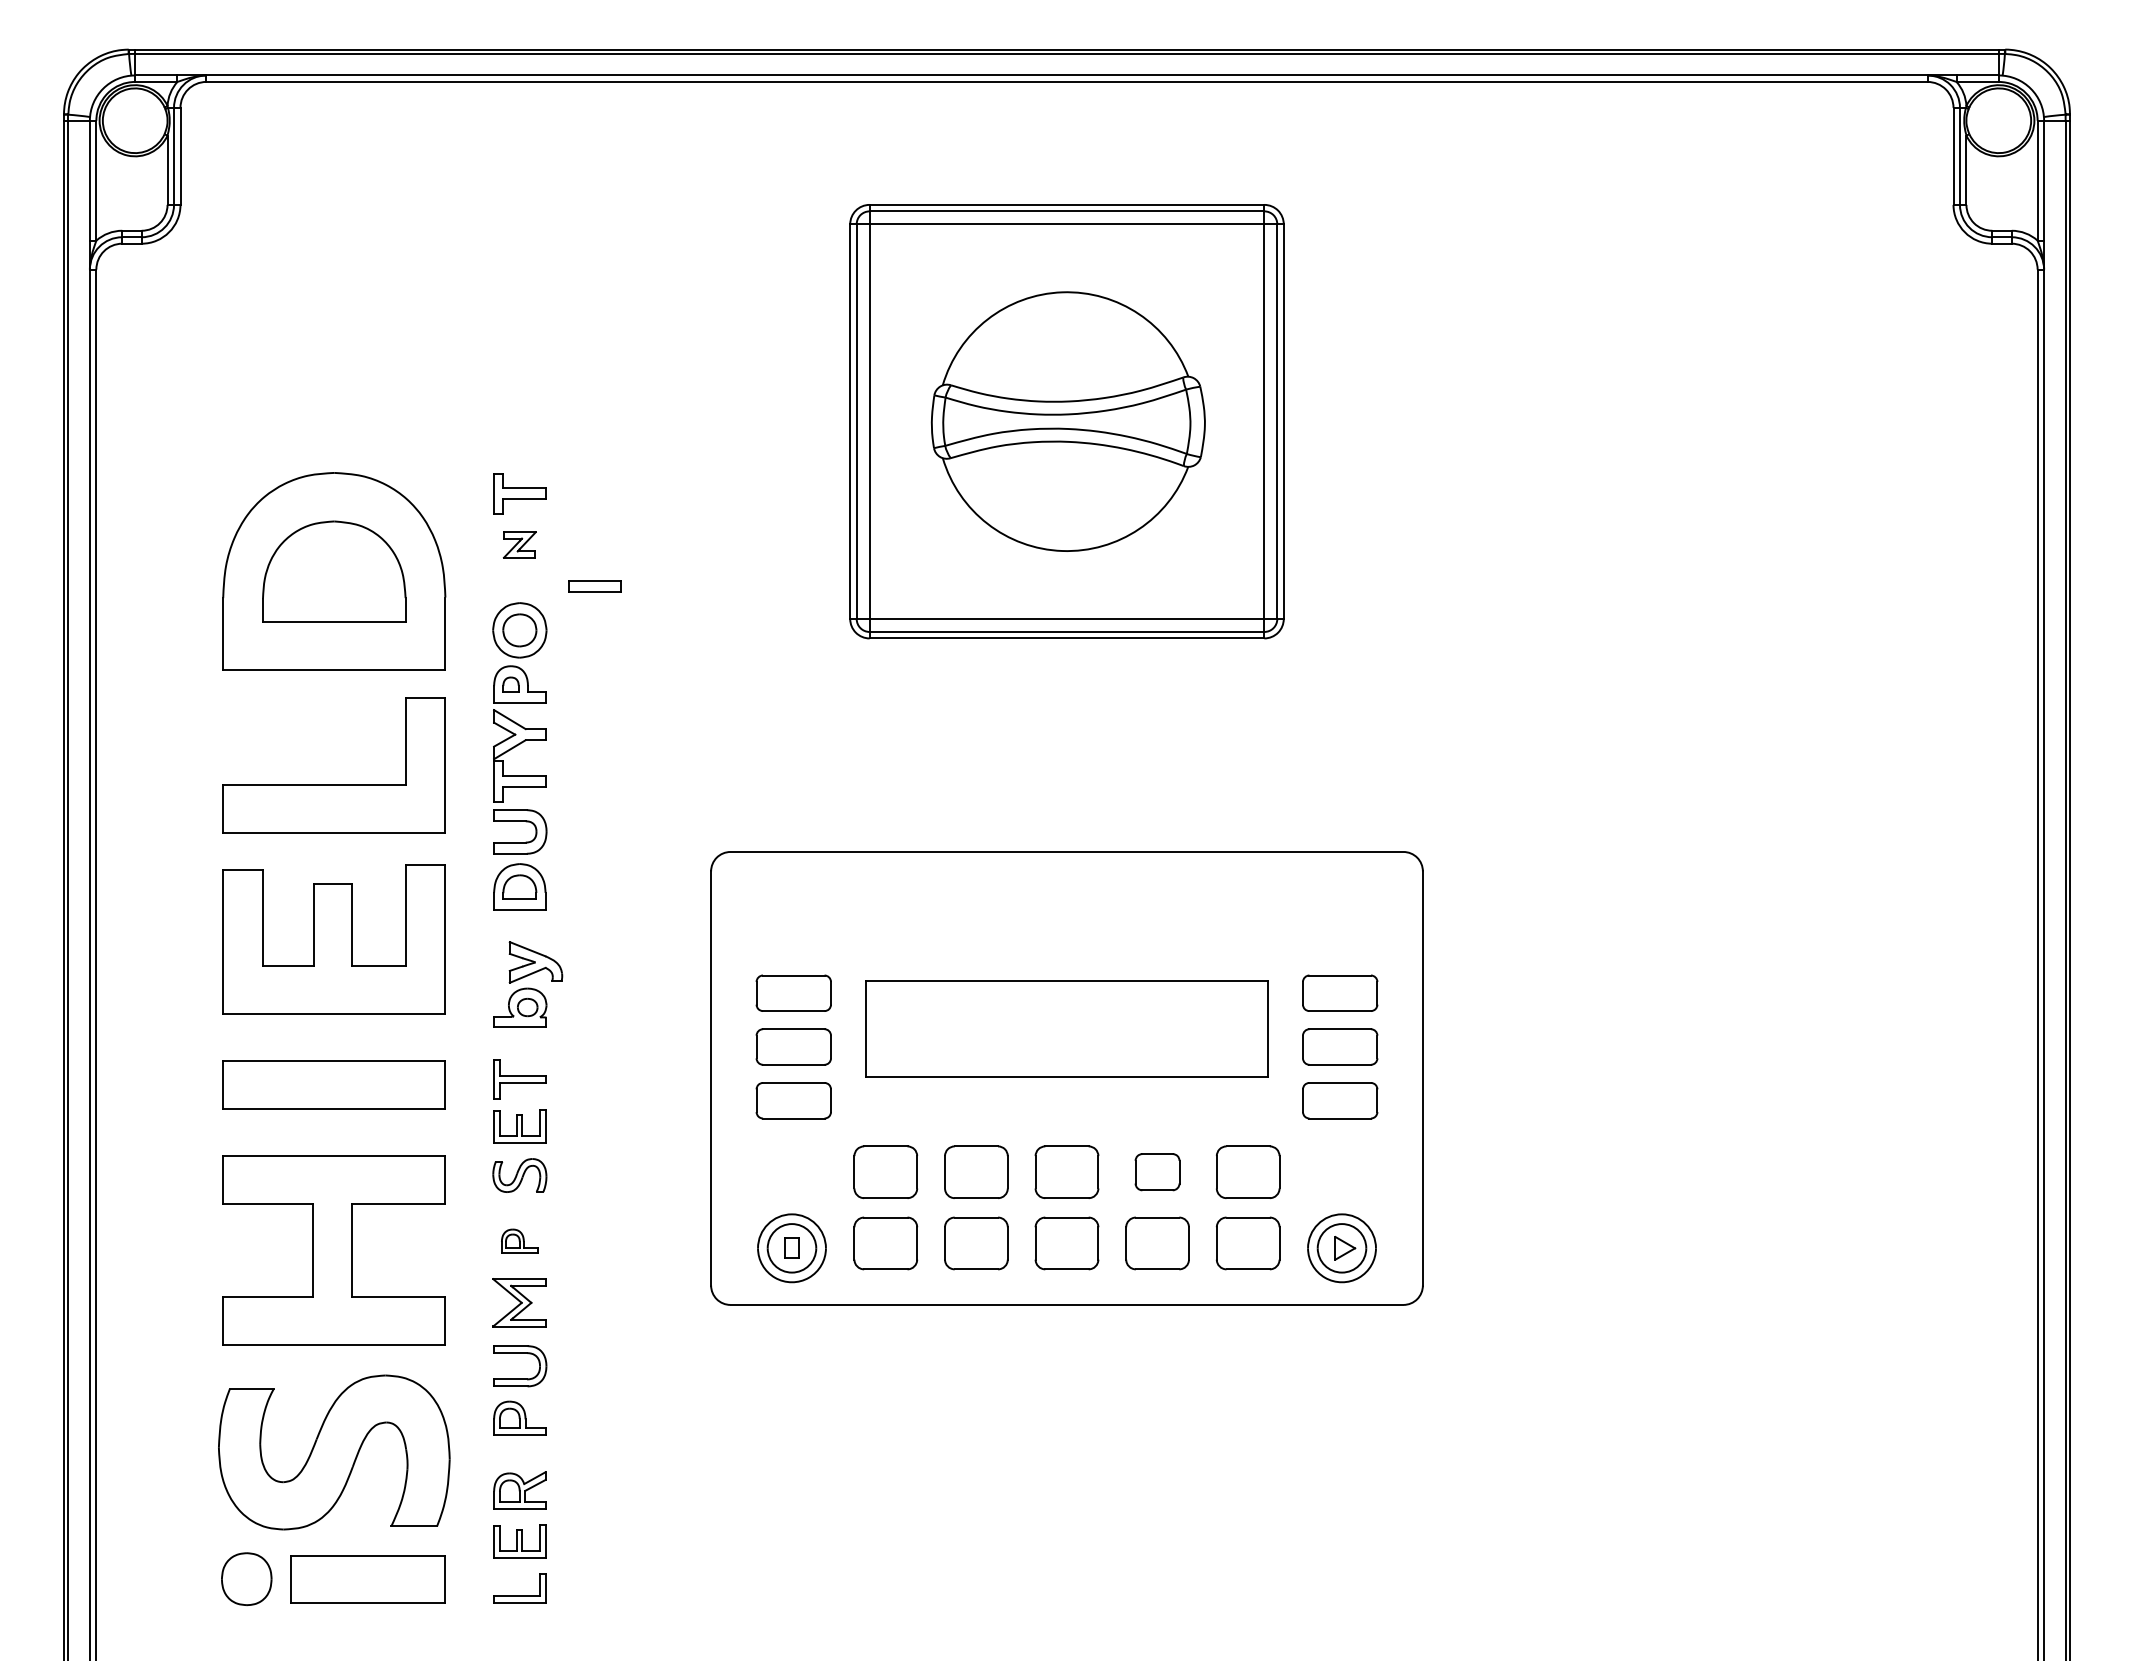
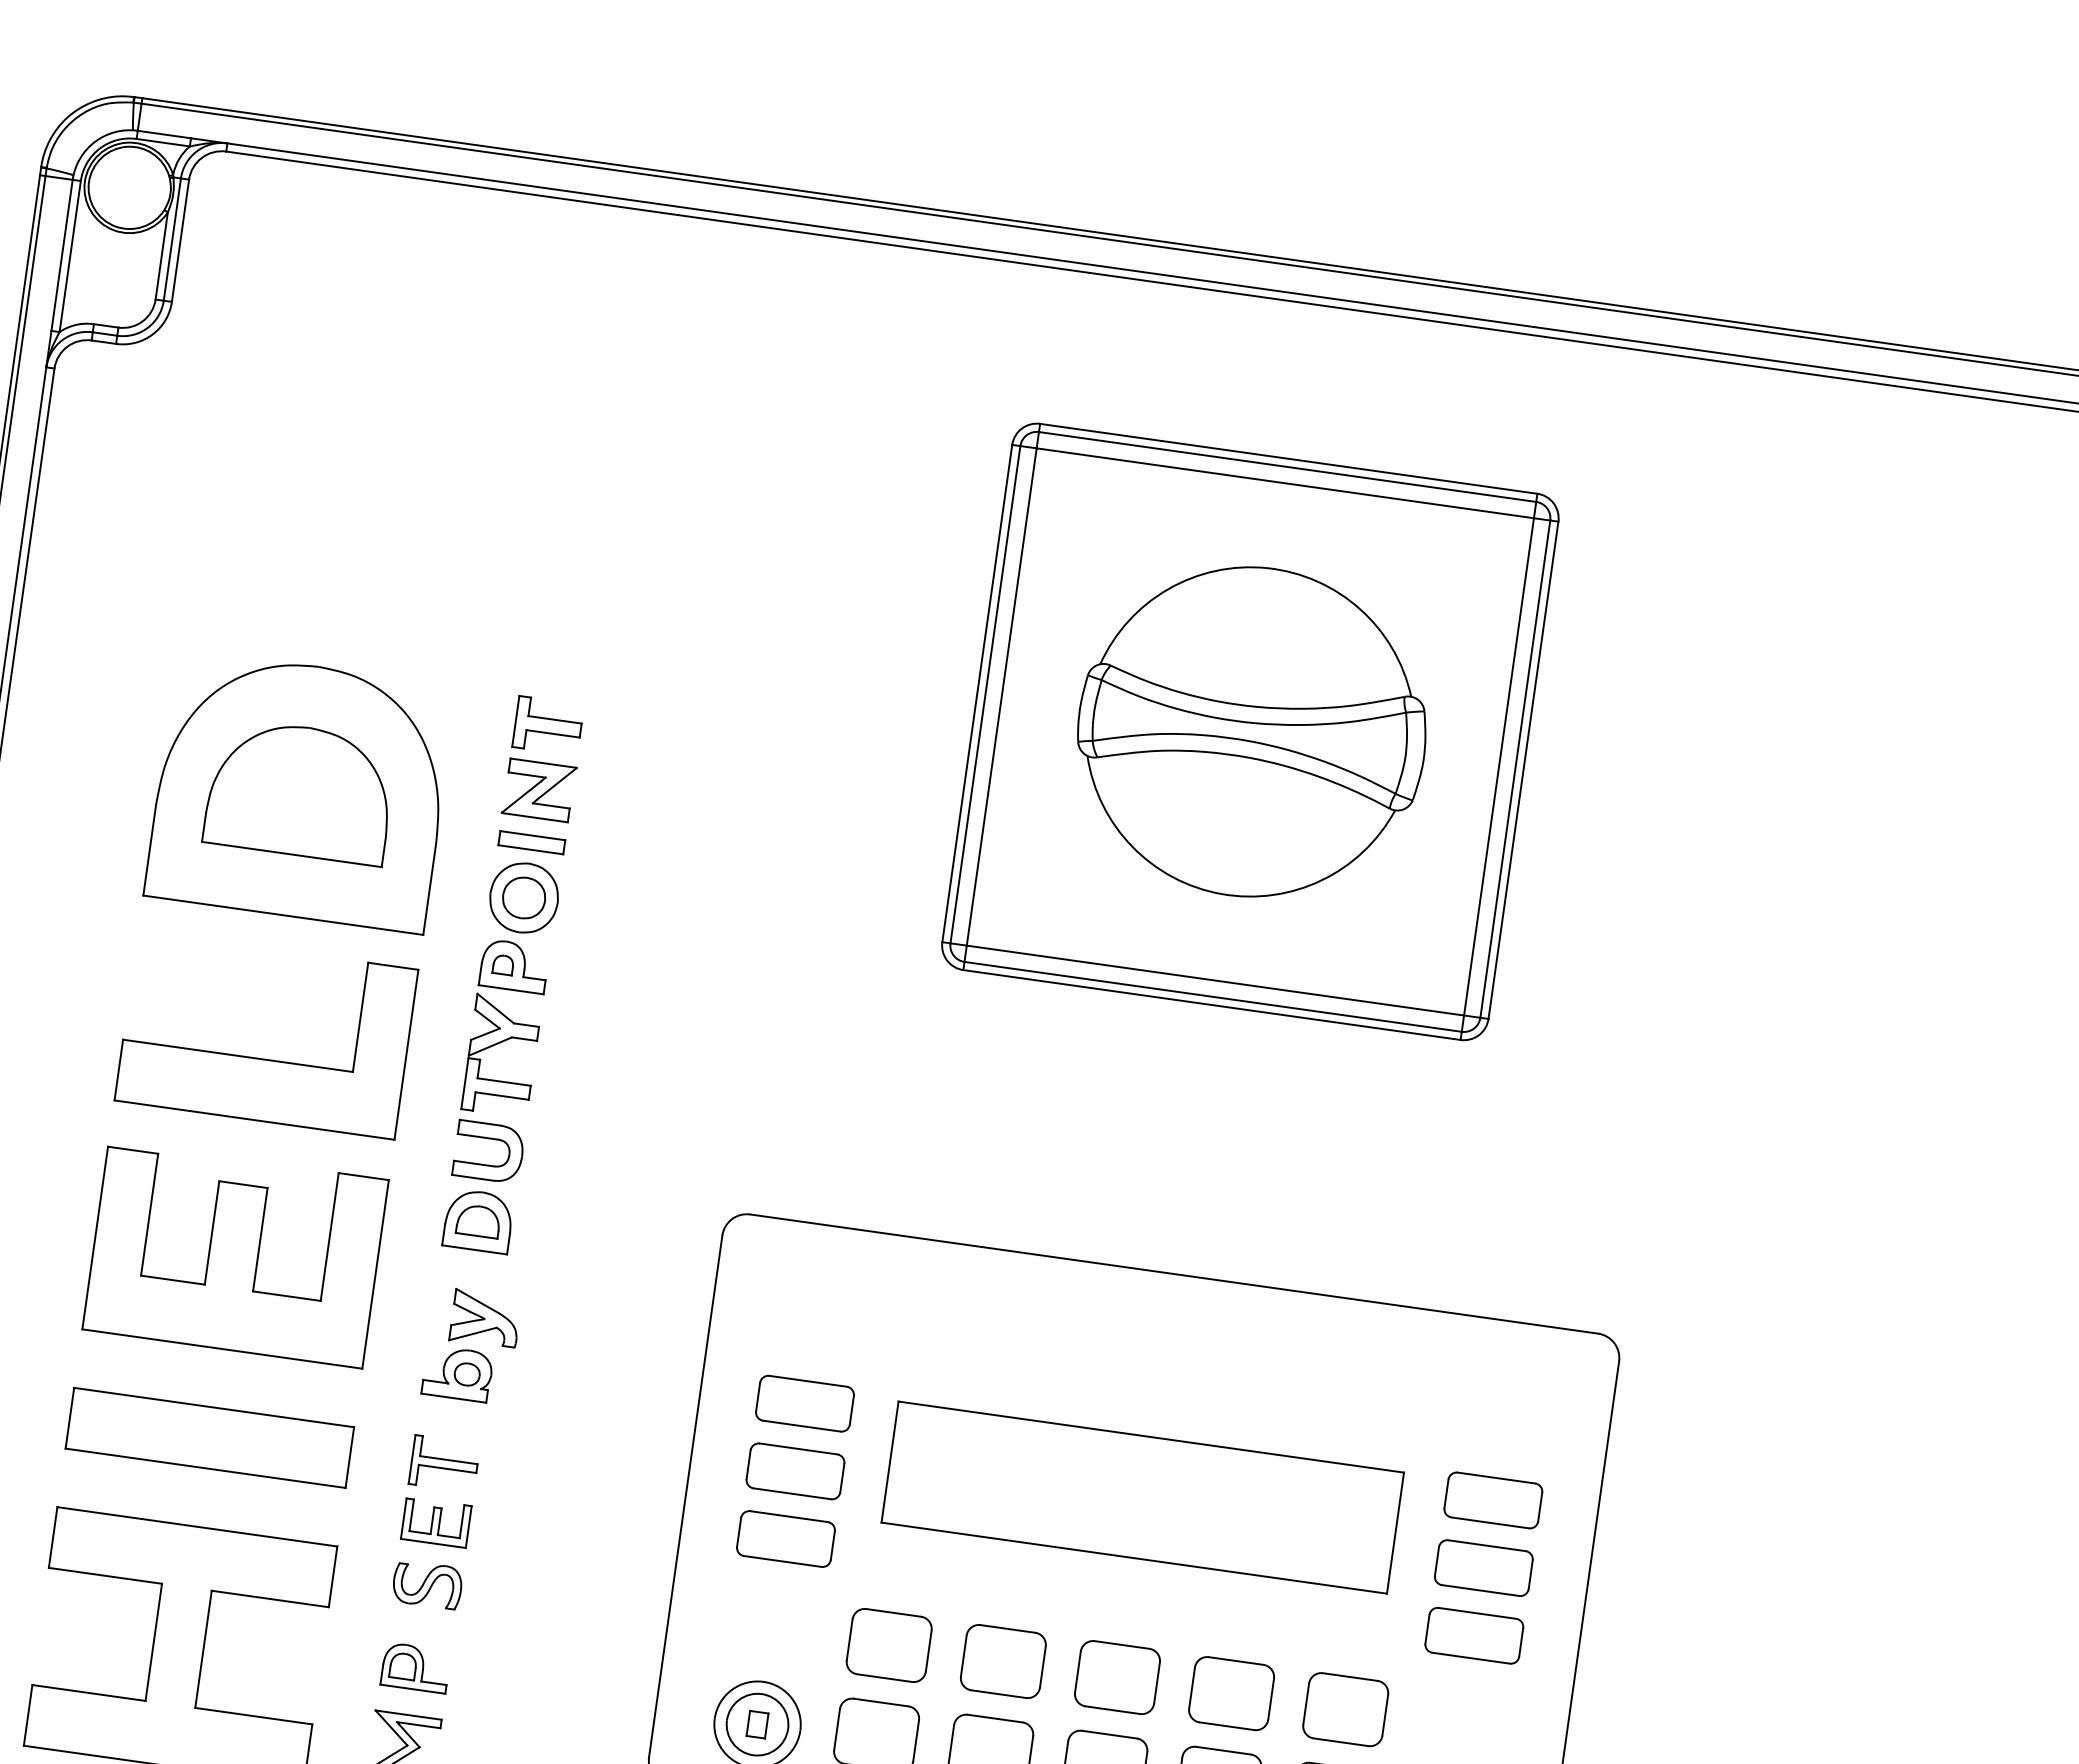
part: (519, 544) -> (538, 789), size x1.67
part: (594, 586) -> (531, 842), moved
part: (1157, 1171) -> (1231, 1692), size x1.43
part: (519, 1240) -> (415, 1666), size x1.43

